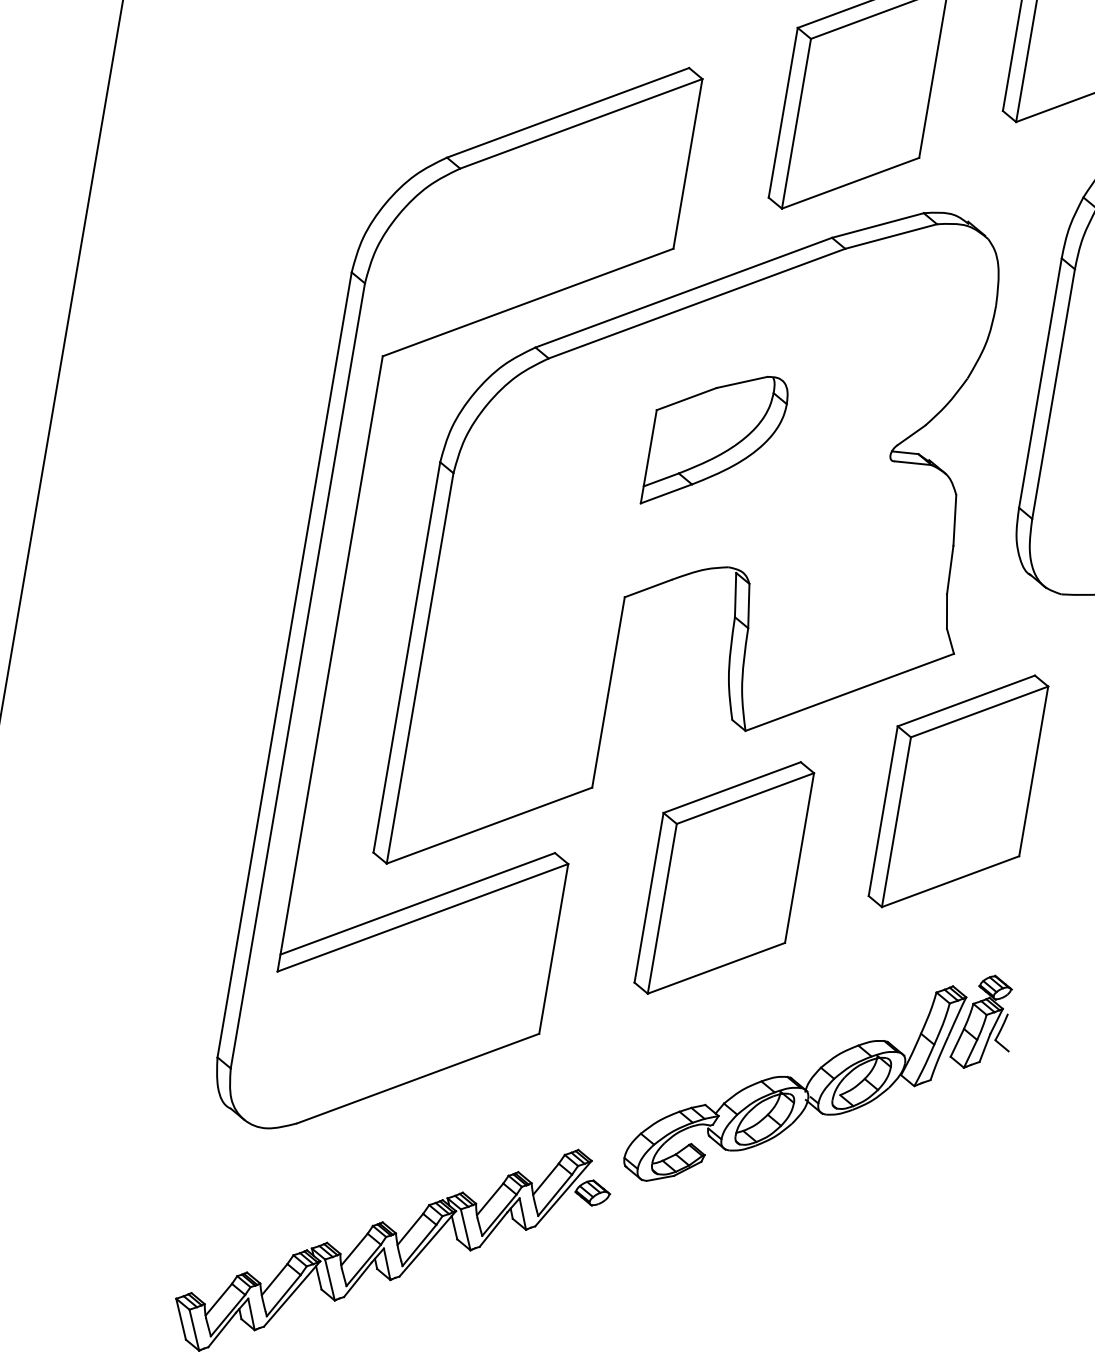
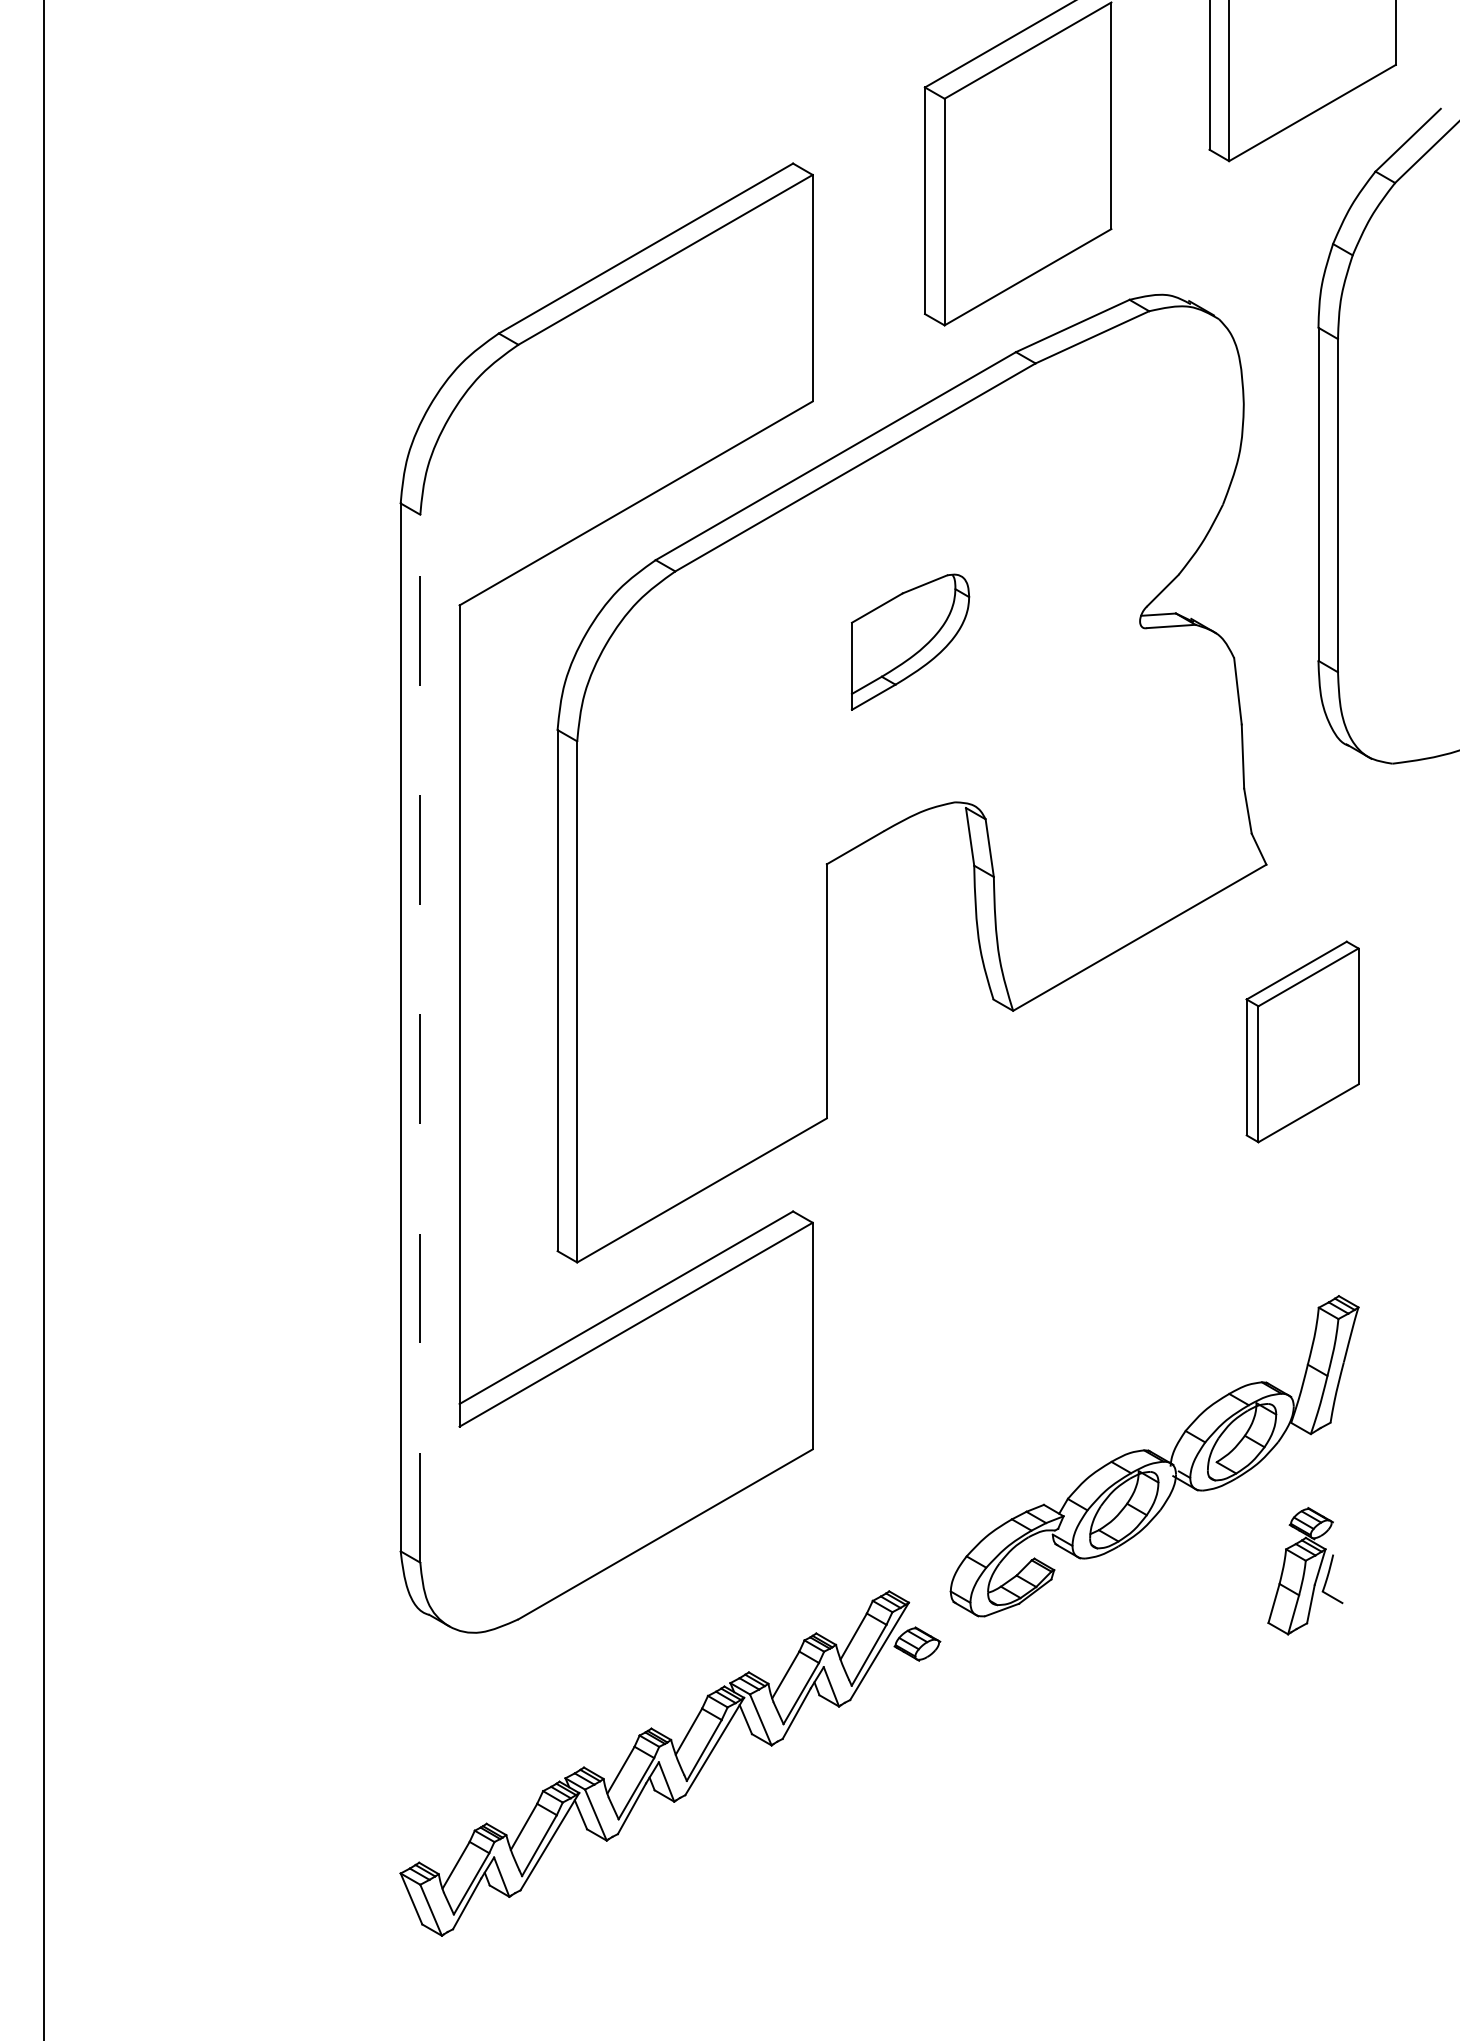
part: (715, 441) -> (910, 641), size x0.7
line: (298, 675) -> (420, 1038), solid -> dashed
part: (958, 790) -> (1302, 1041), size x0.6
part: (723, 878) -> (1017, 1206), removed
part: (985, 1022) -> (1305, 1571), moved

